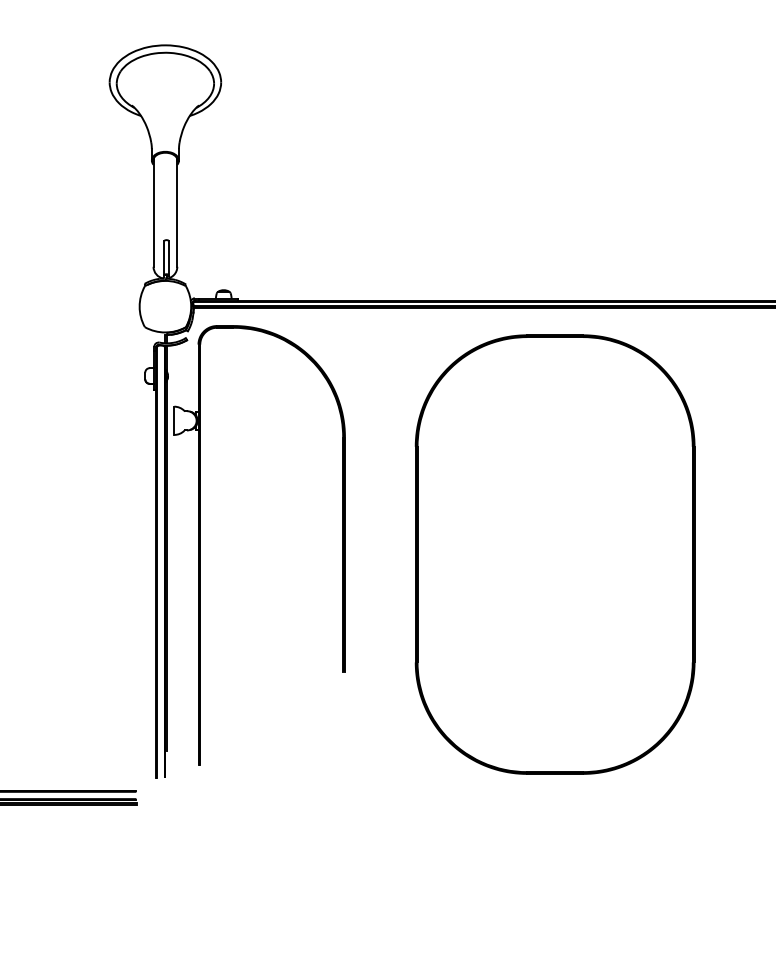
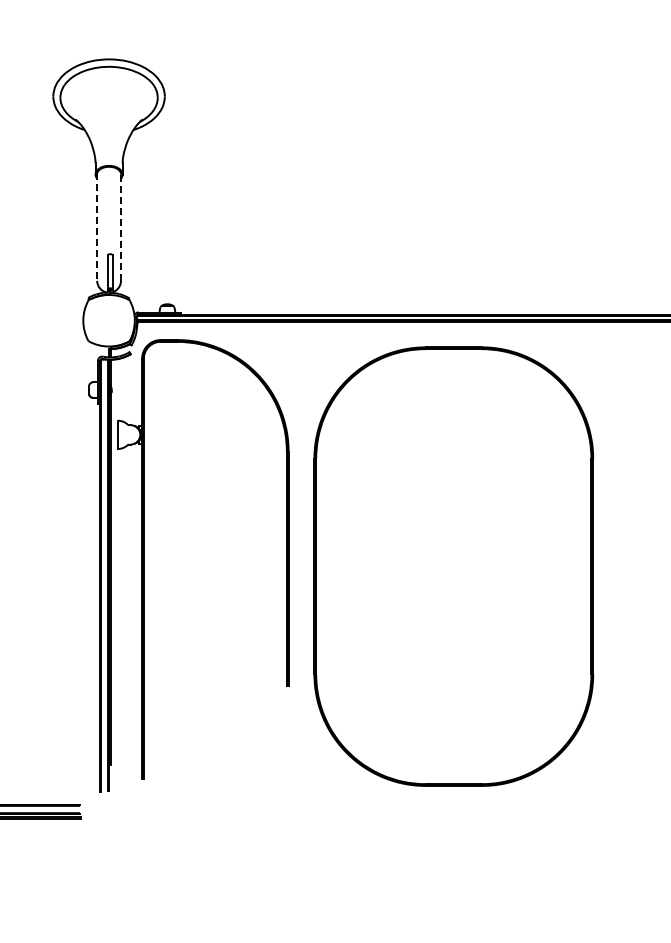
line: (153, 212) -> (97, 226), solid -> dashed
line: (177, 212) -> (121, 226), solid -> dashed
part: (554, 554) -> (453, 566), moved

